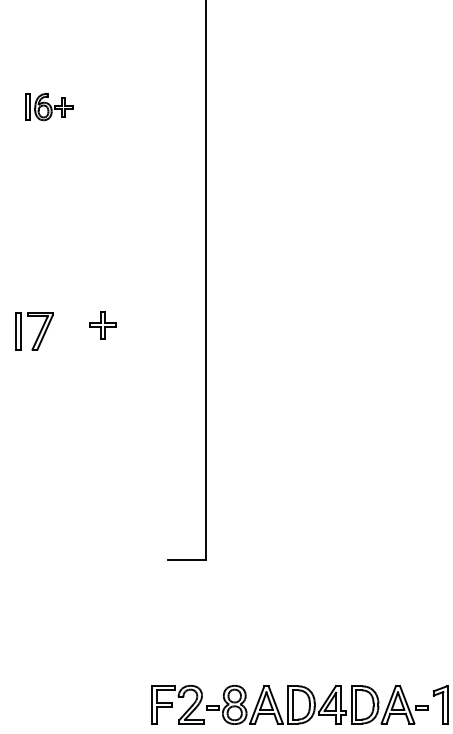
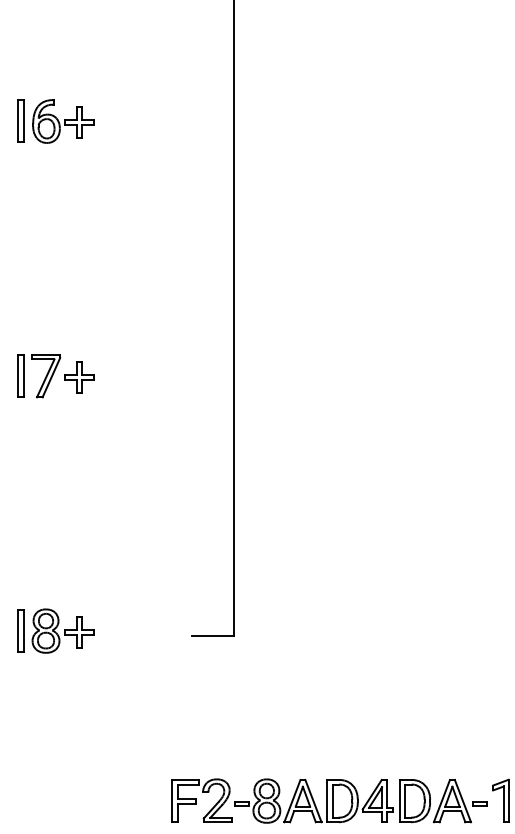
part: (49, 106) -> (56, 120), size x1.43
part: (102, 325) -> (79, 377), moved
part: (49, 555) -> (56, 631), added

